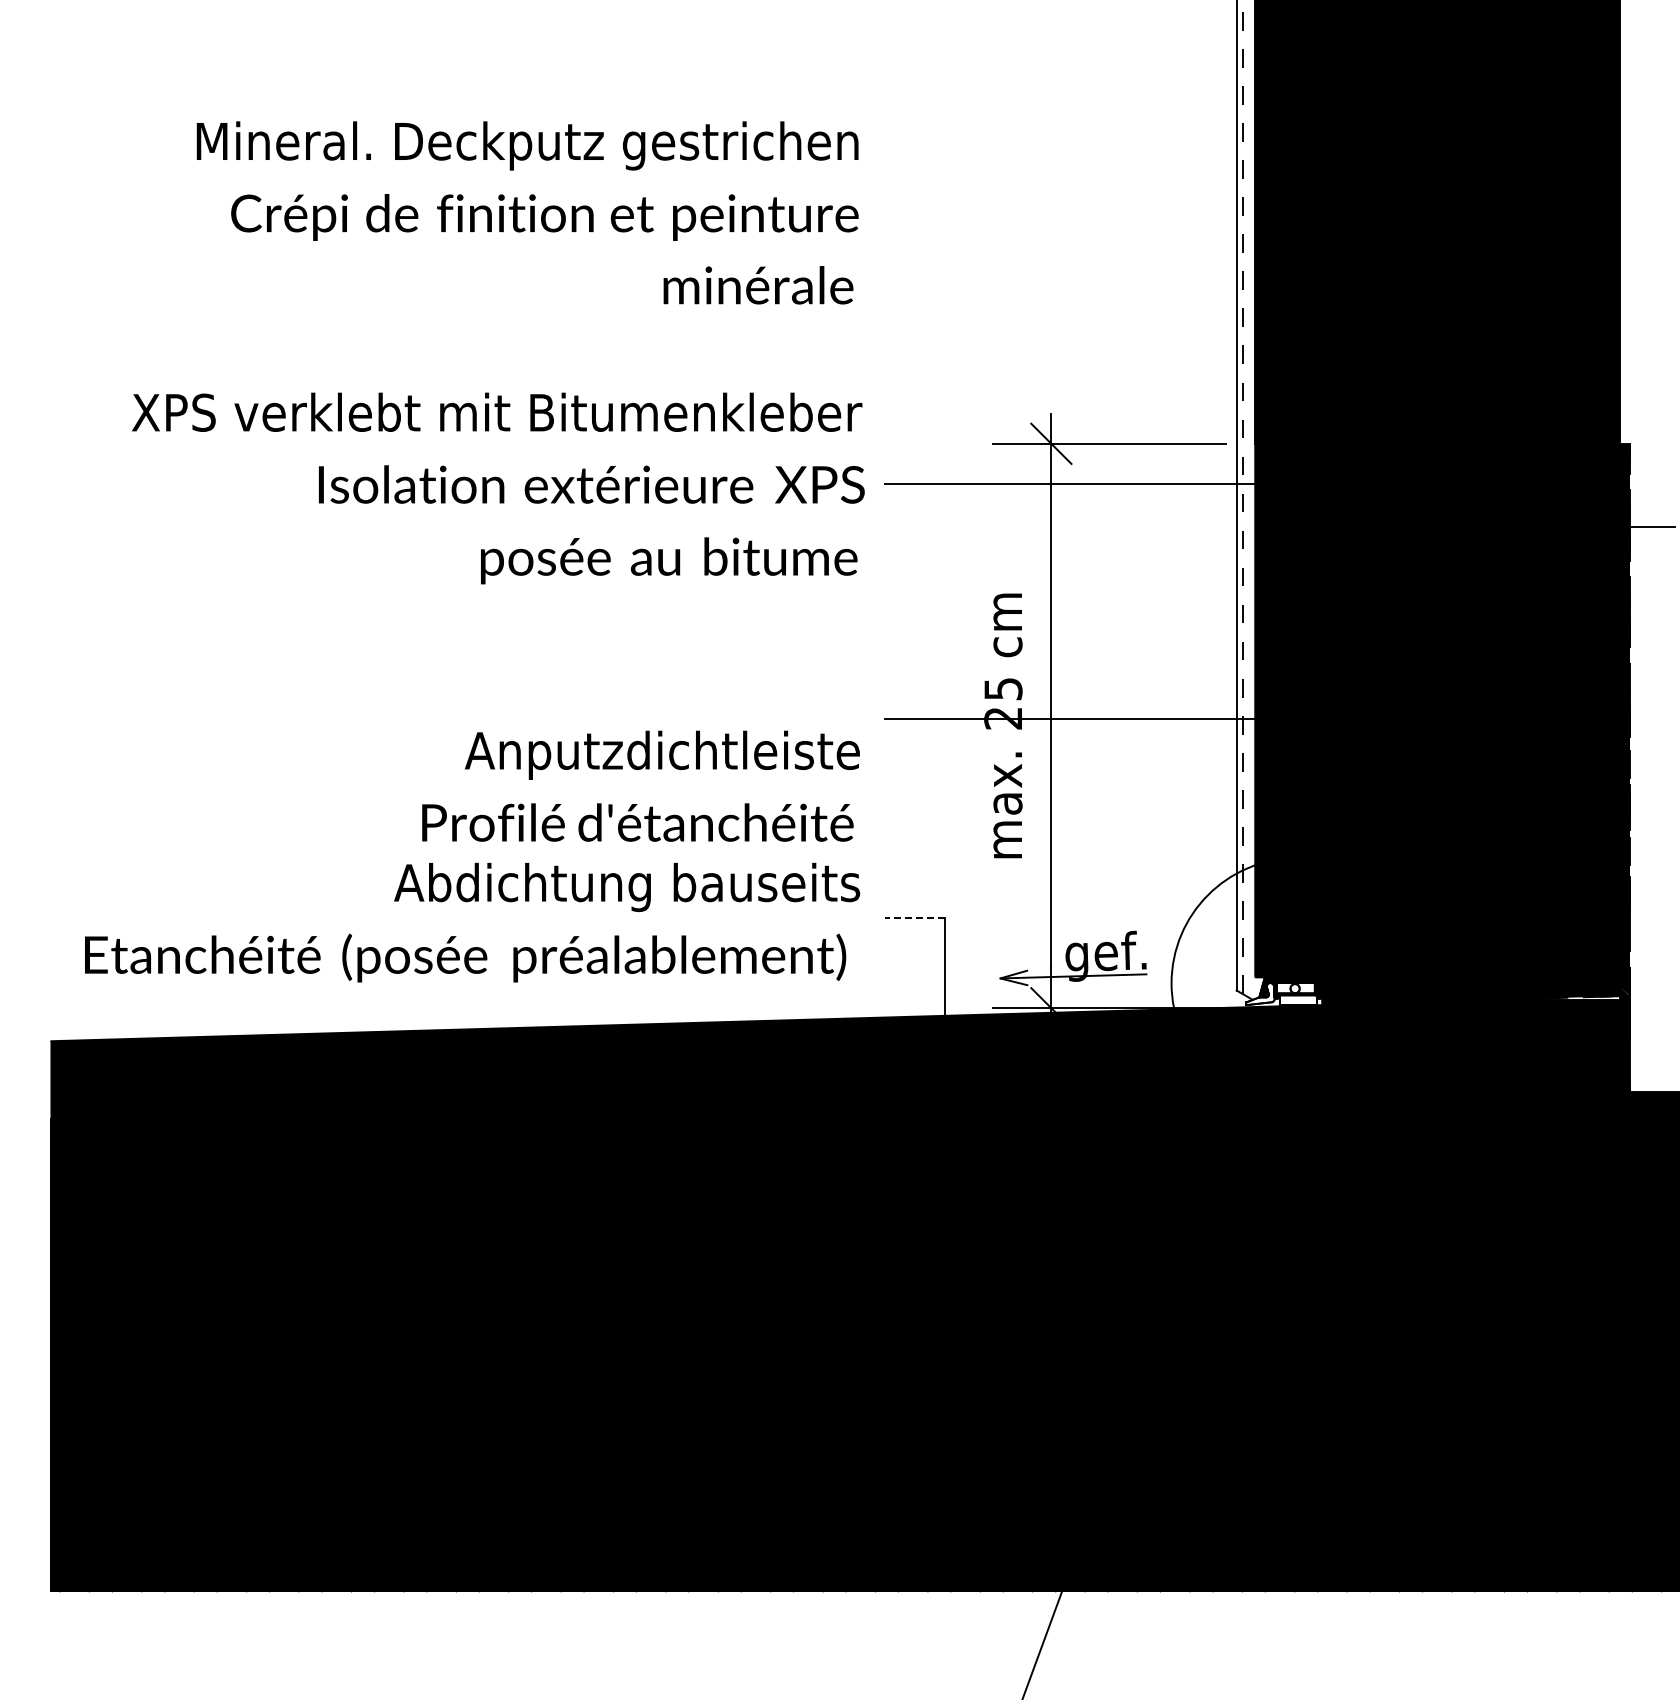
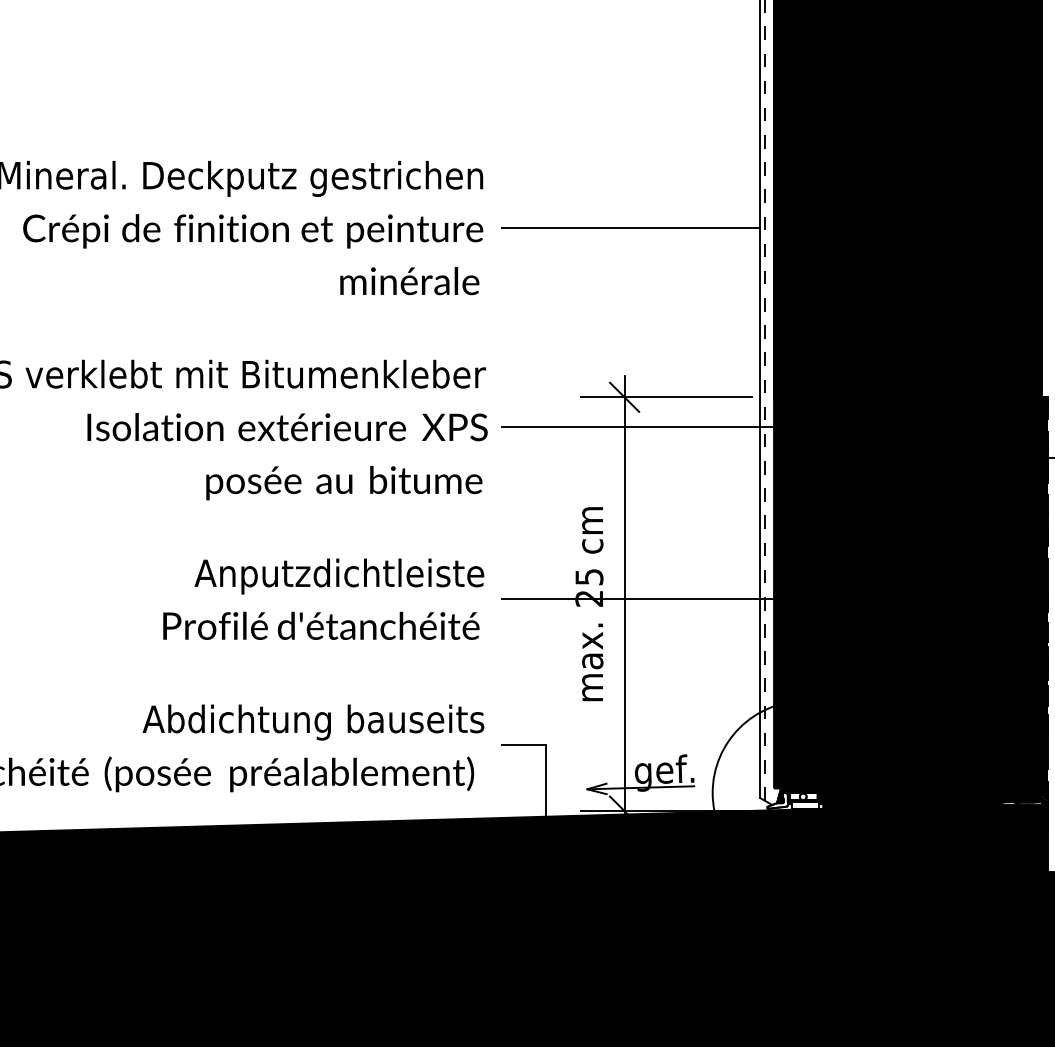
line: (1060, 212) -> (631, 227), added
text: (640, 785) -> (323, 598), moved
line: (914, 918) -> (524, 745), dashed -> solid

